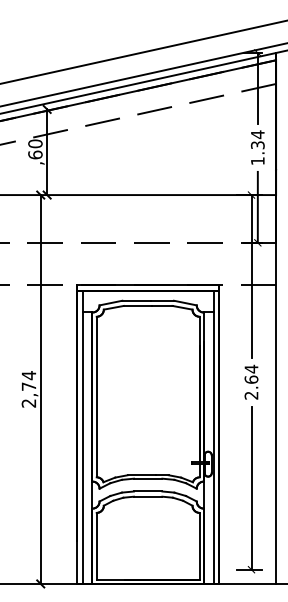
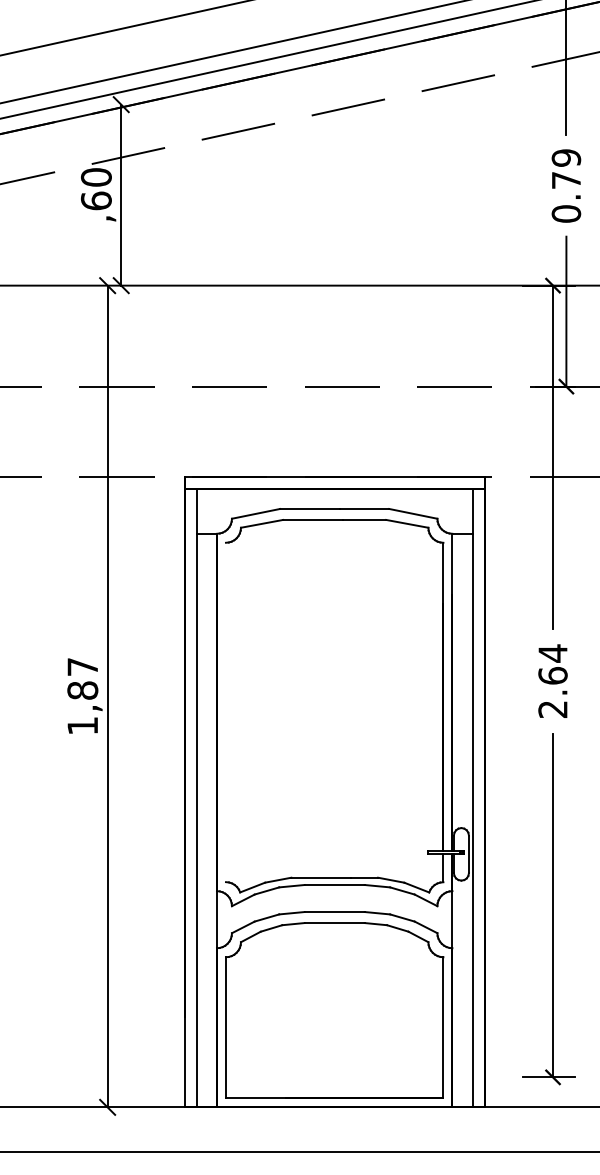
text: (257, 147) -> (565, 185), 1.34 -> 0.79
text: (28, 389) -> (81, 696), 2,74 -> 1,87
line: (96, 396) -> (225, 711), removed

